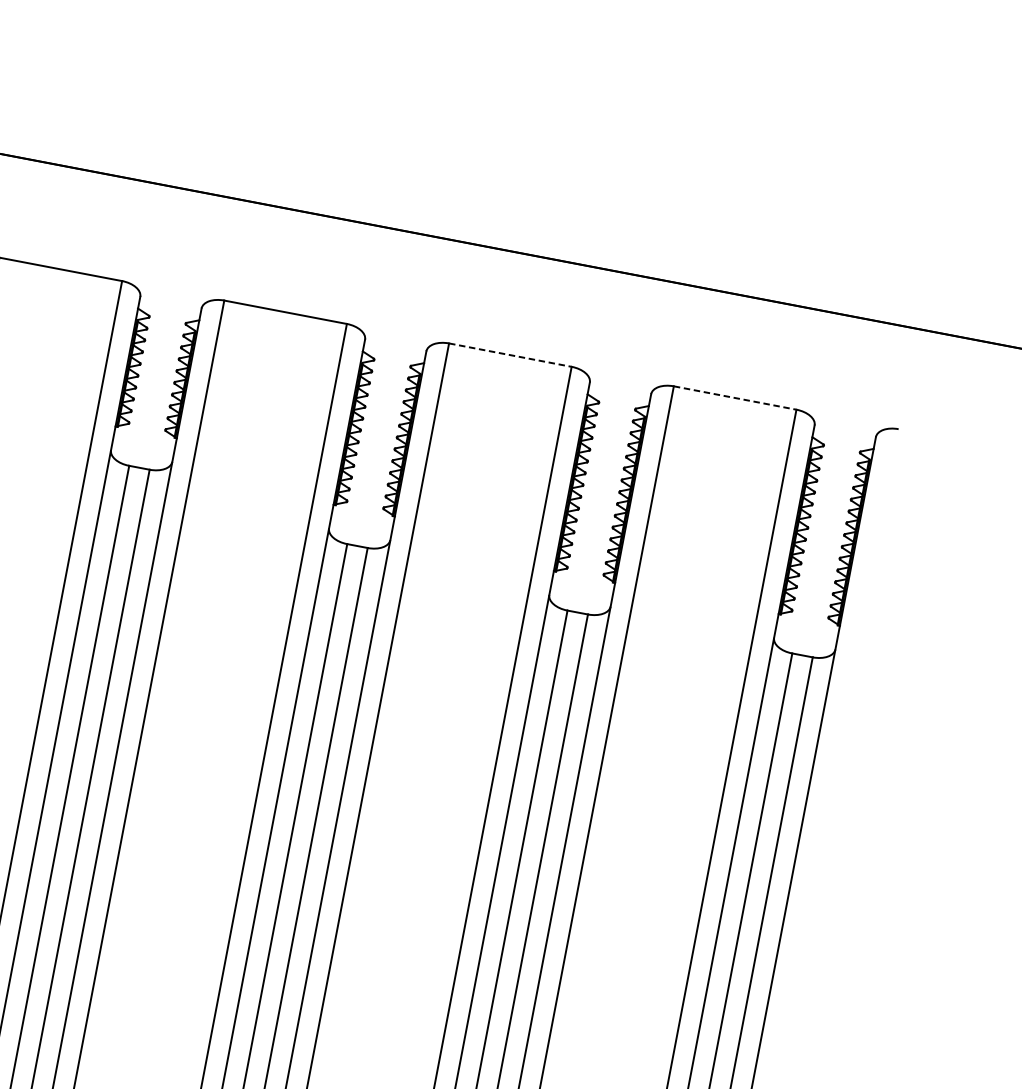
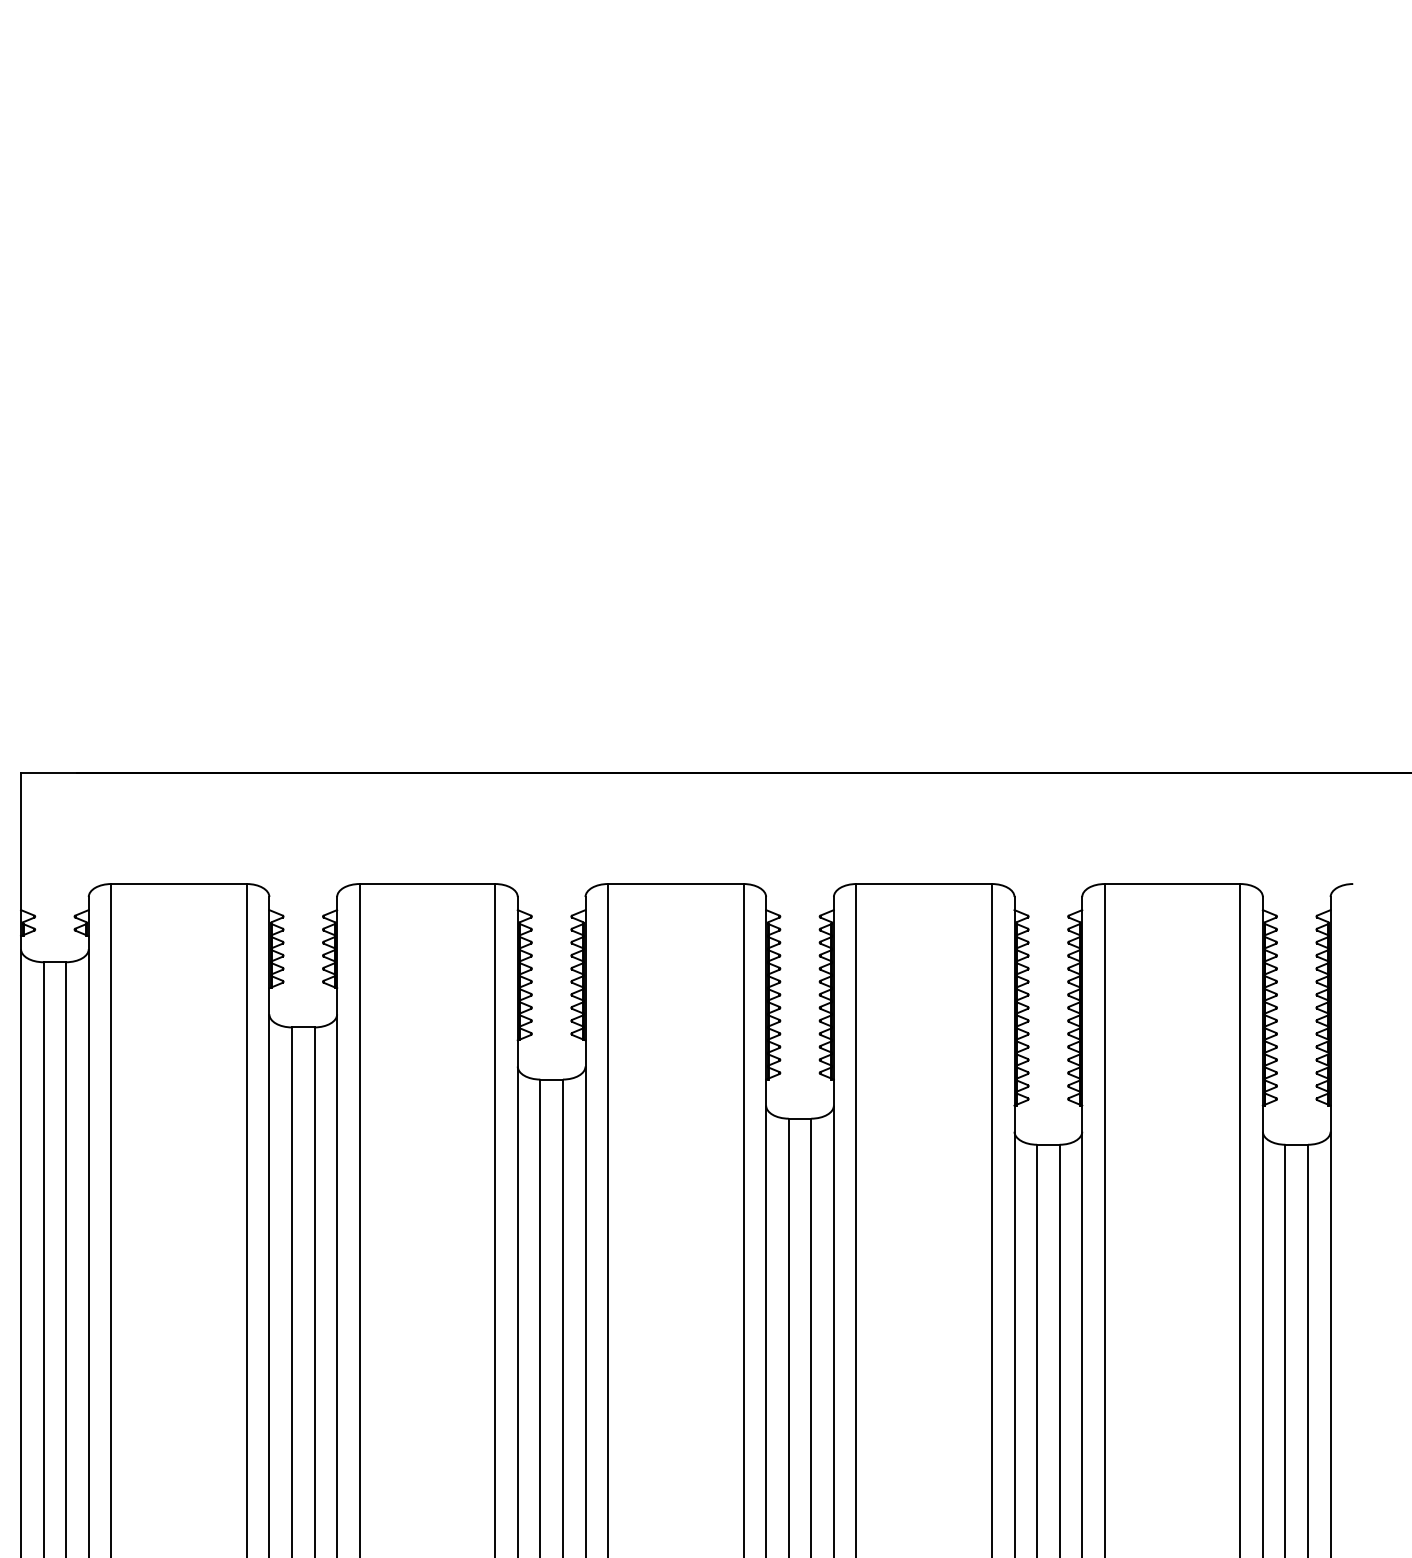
line: (510, 355) -> (924, 884), dashed -> solid
line: (735, 398) -> (1172, 884), dashed -> solid

